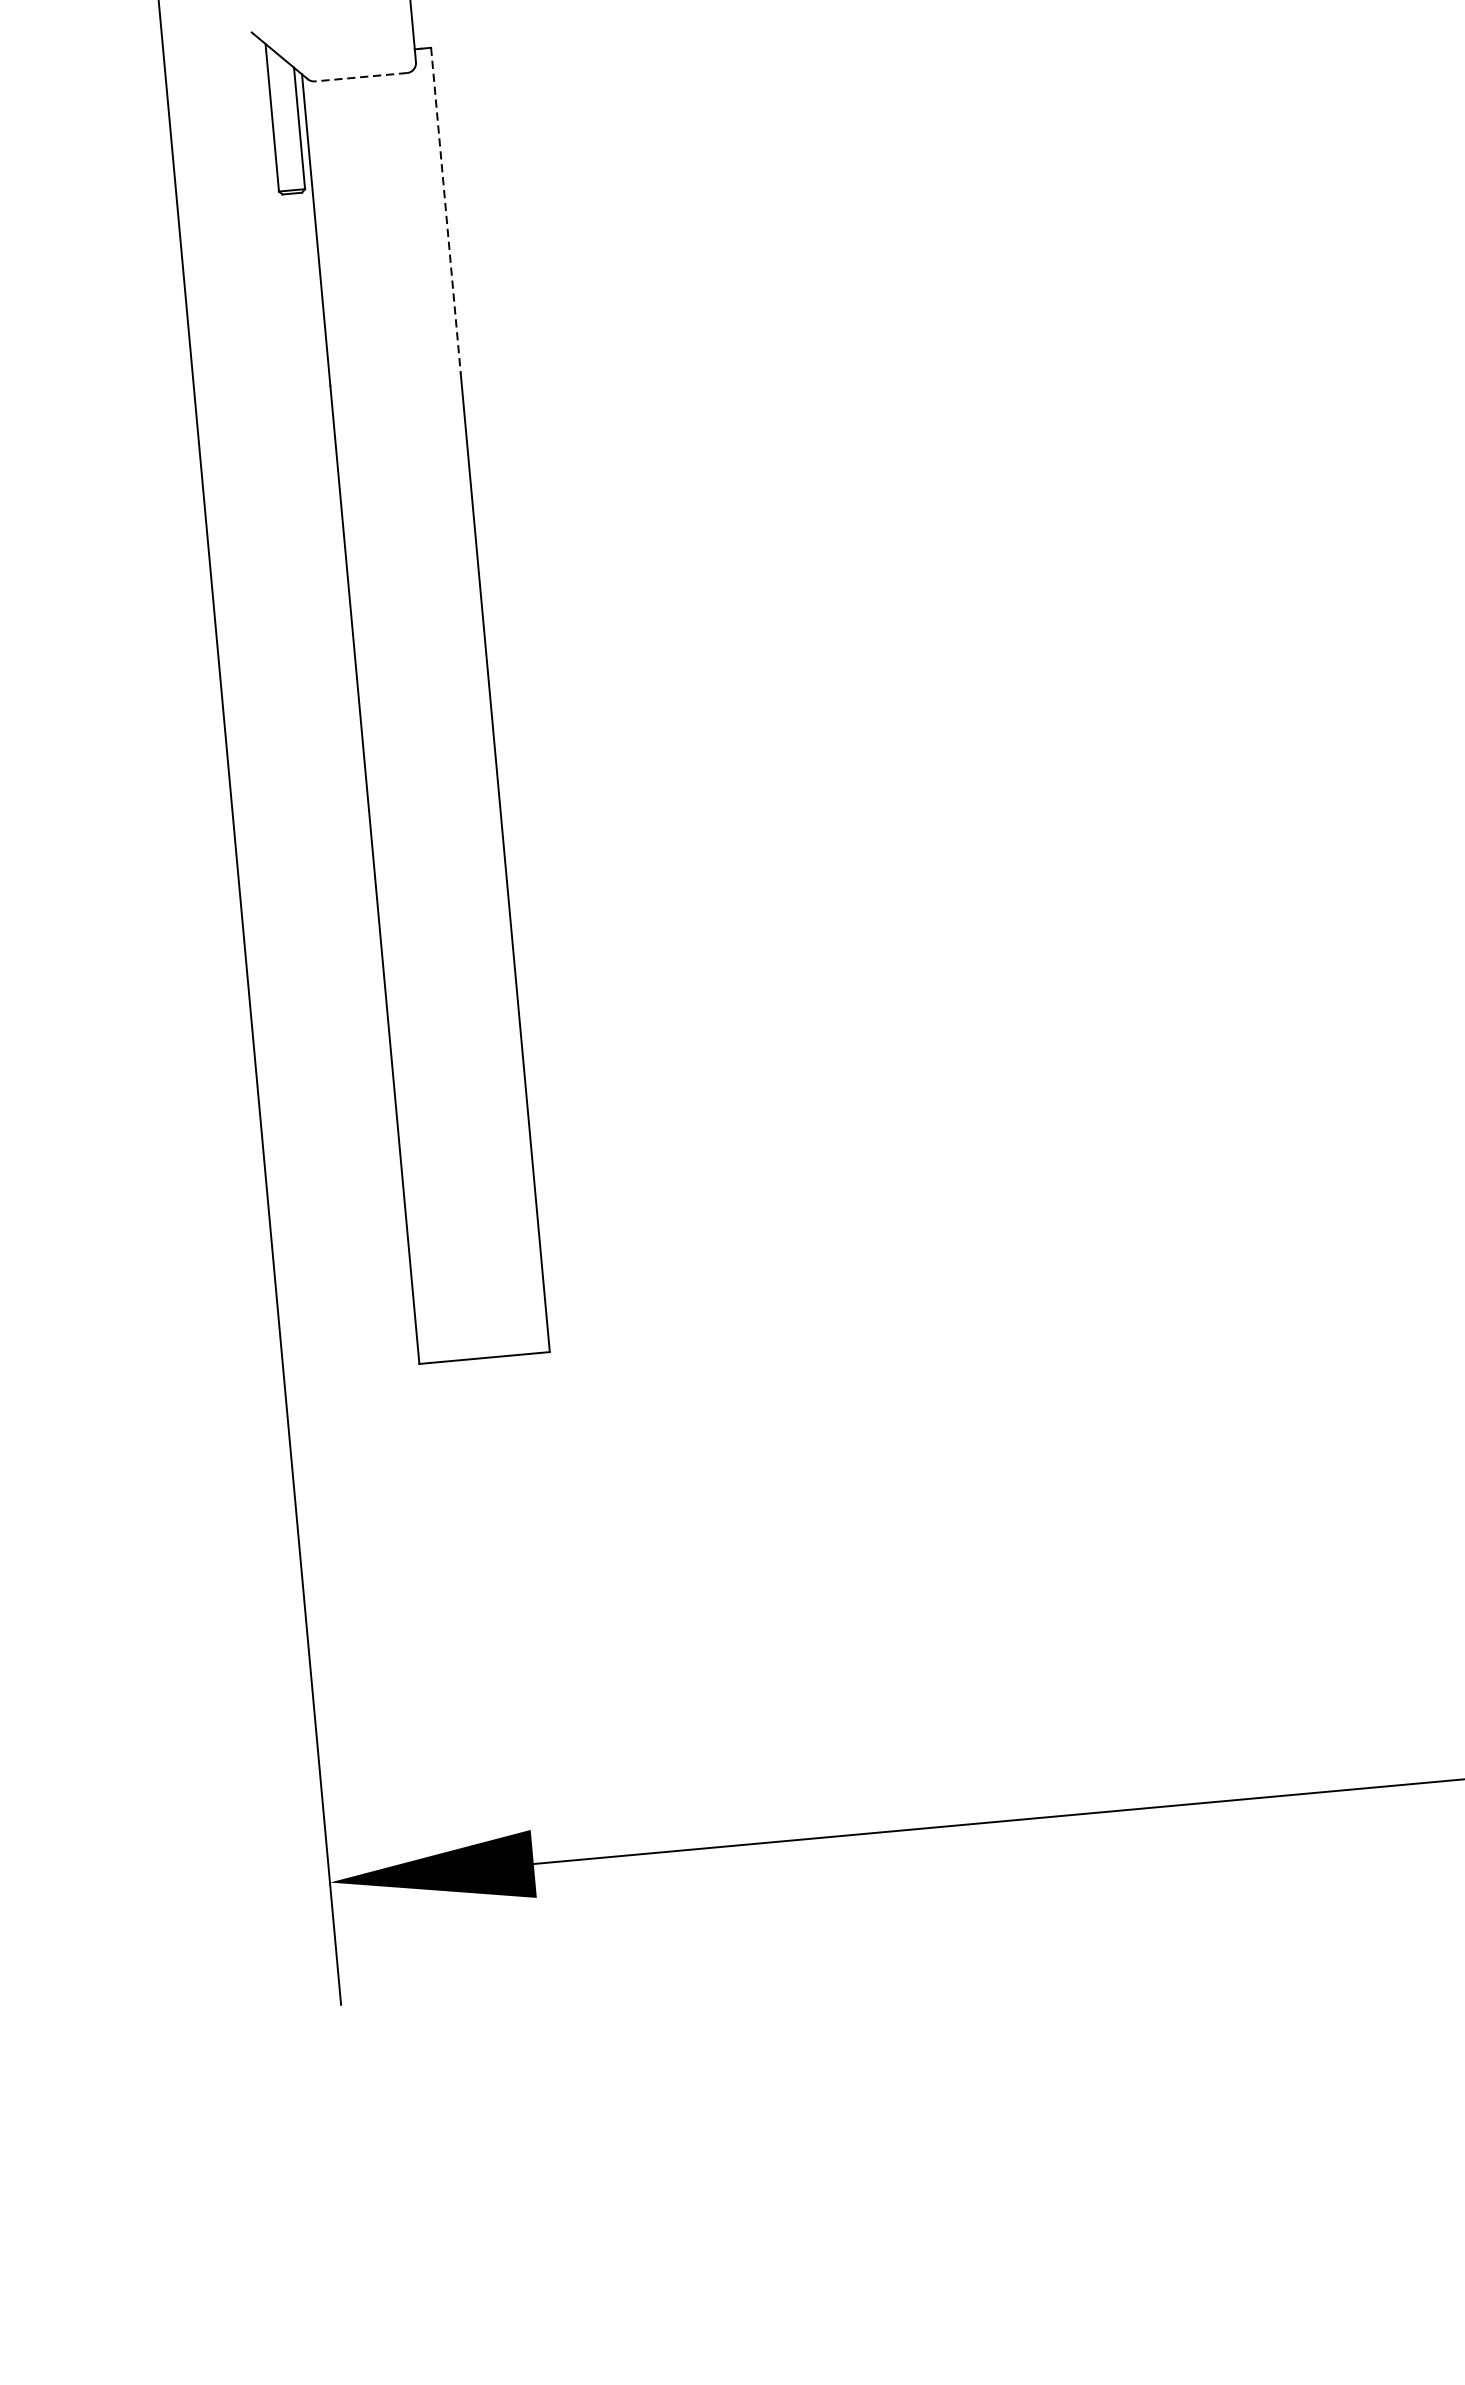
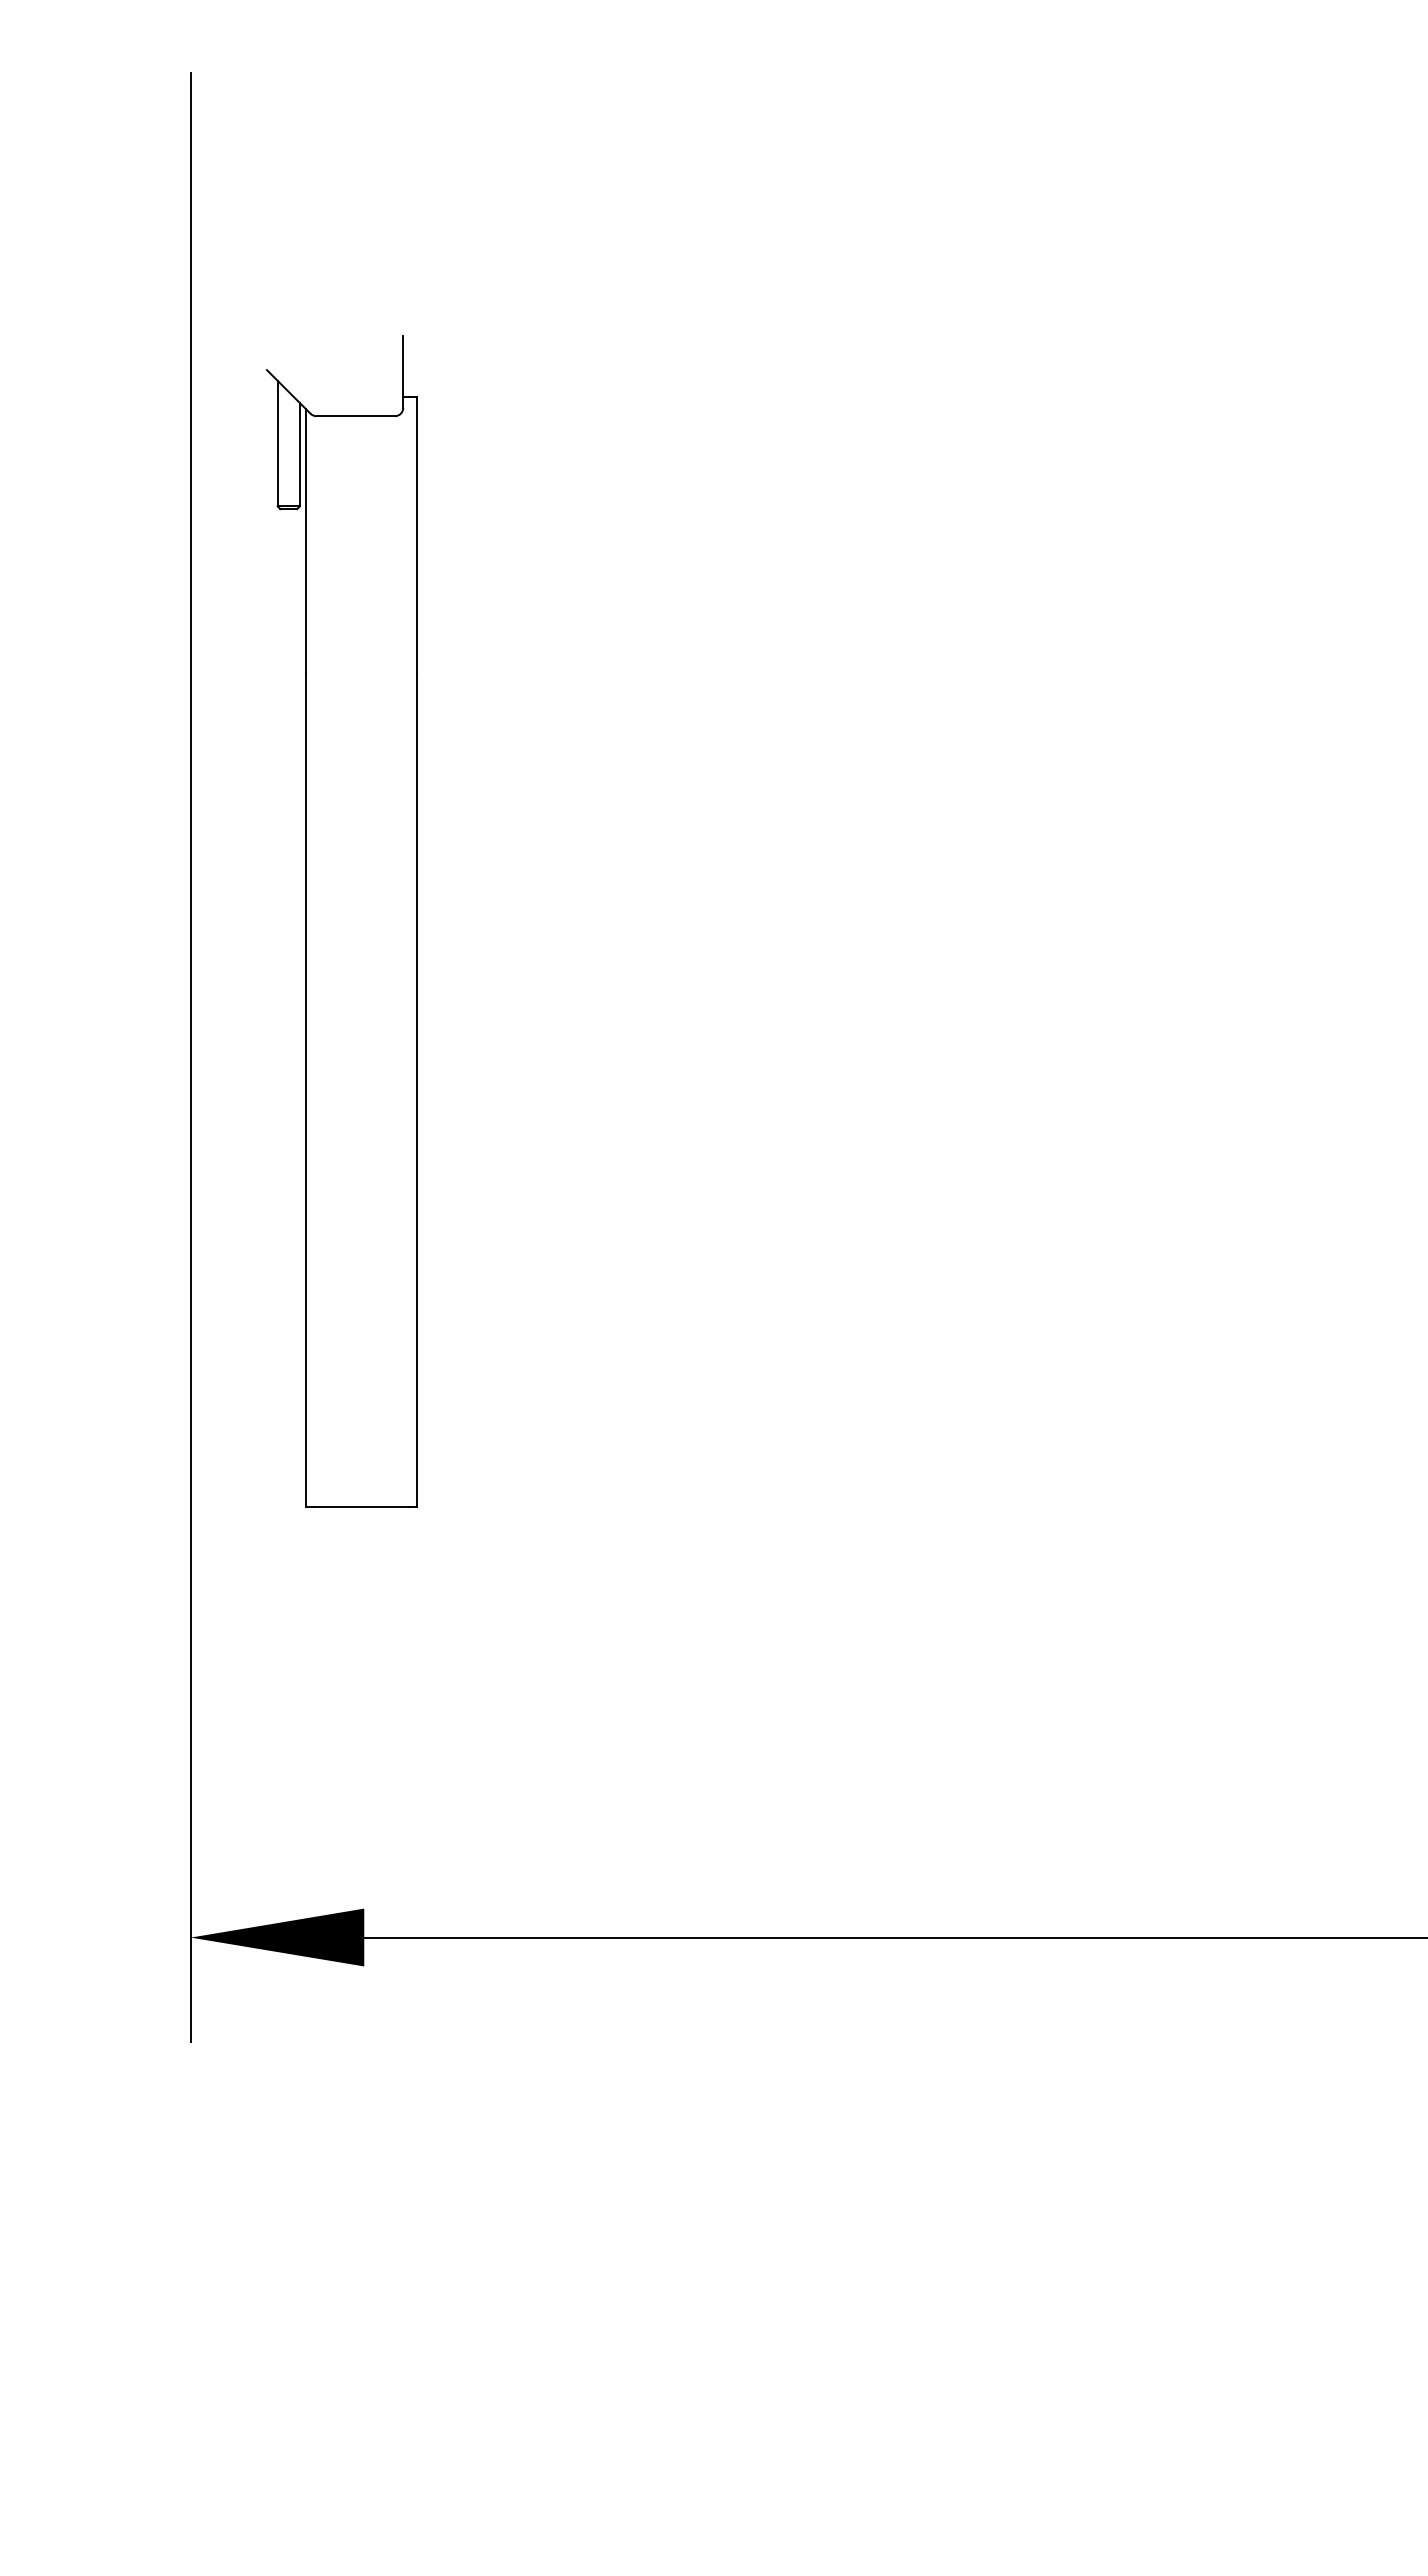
line: (360, 77) -> (355, 416), dashed -> solid
line: (446, 210) -> (417, 535), dashed -> solid

